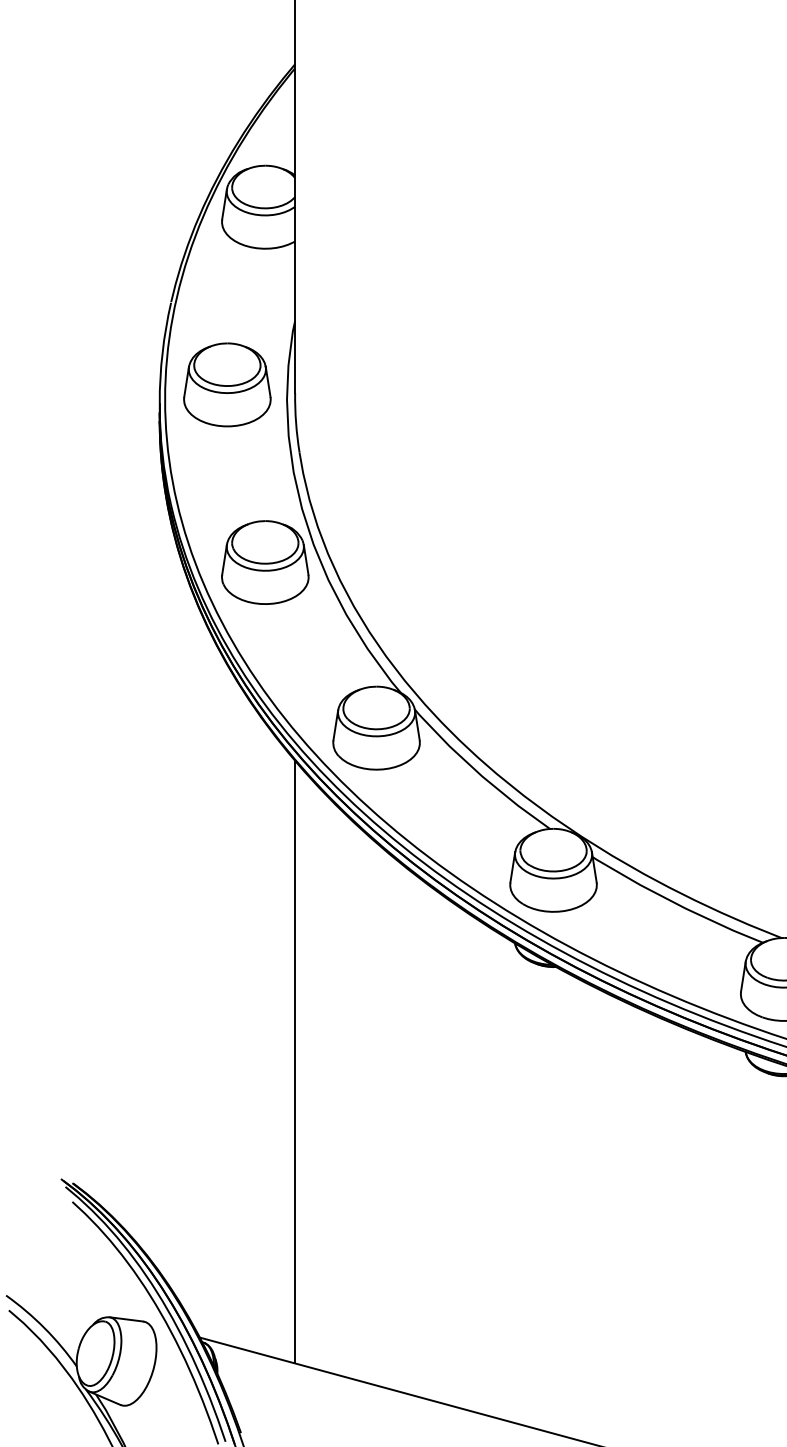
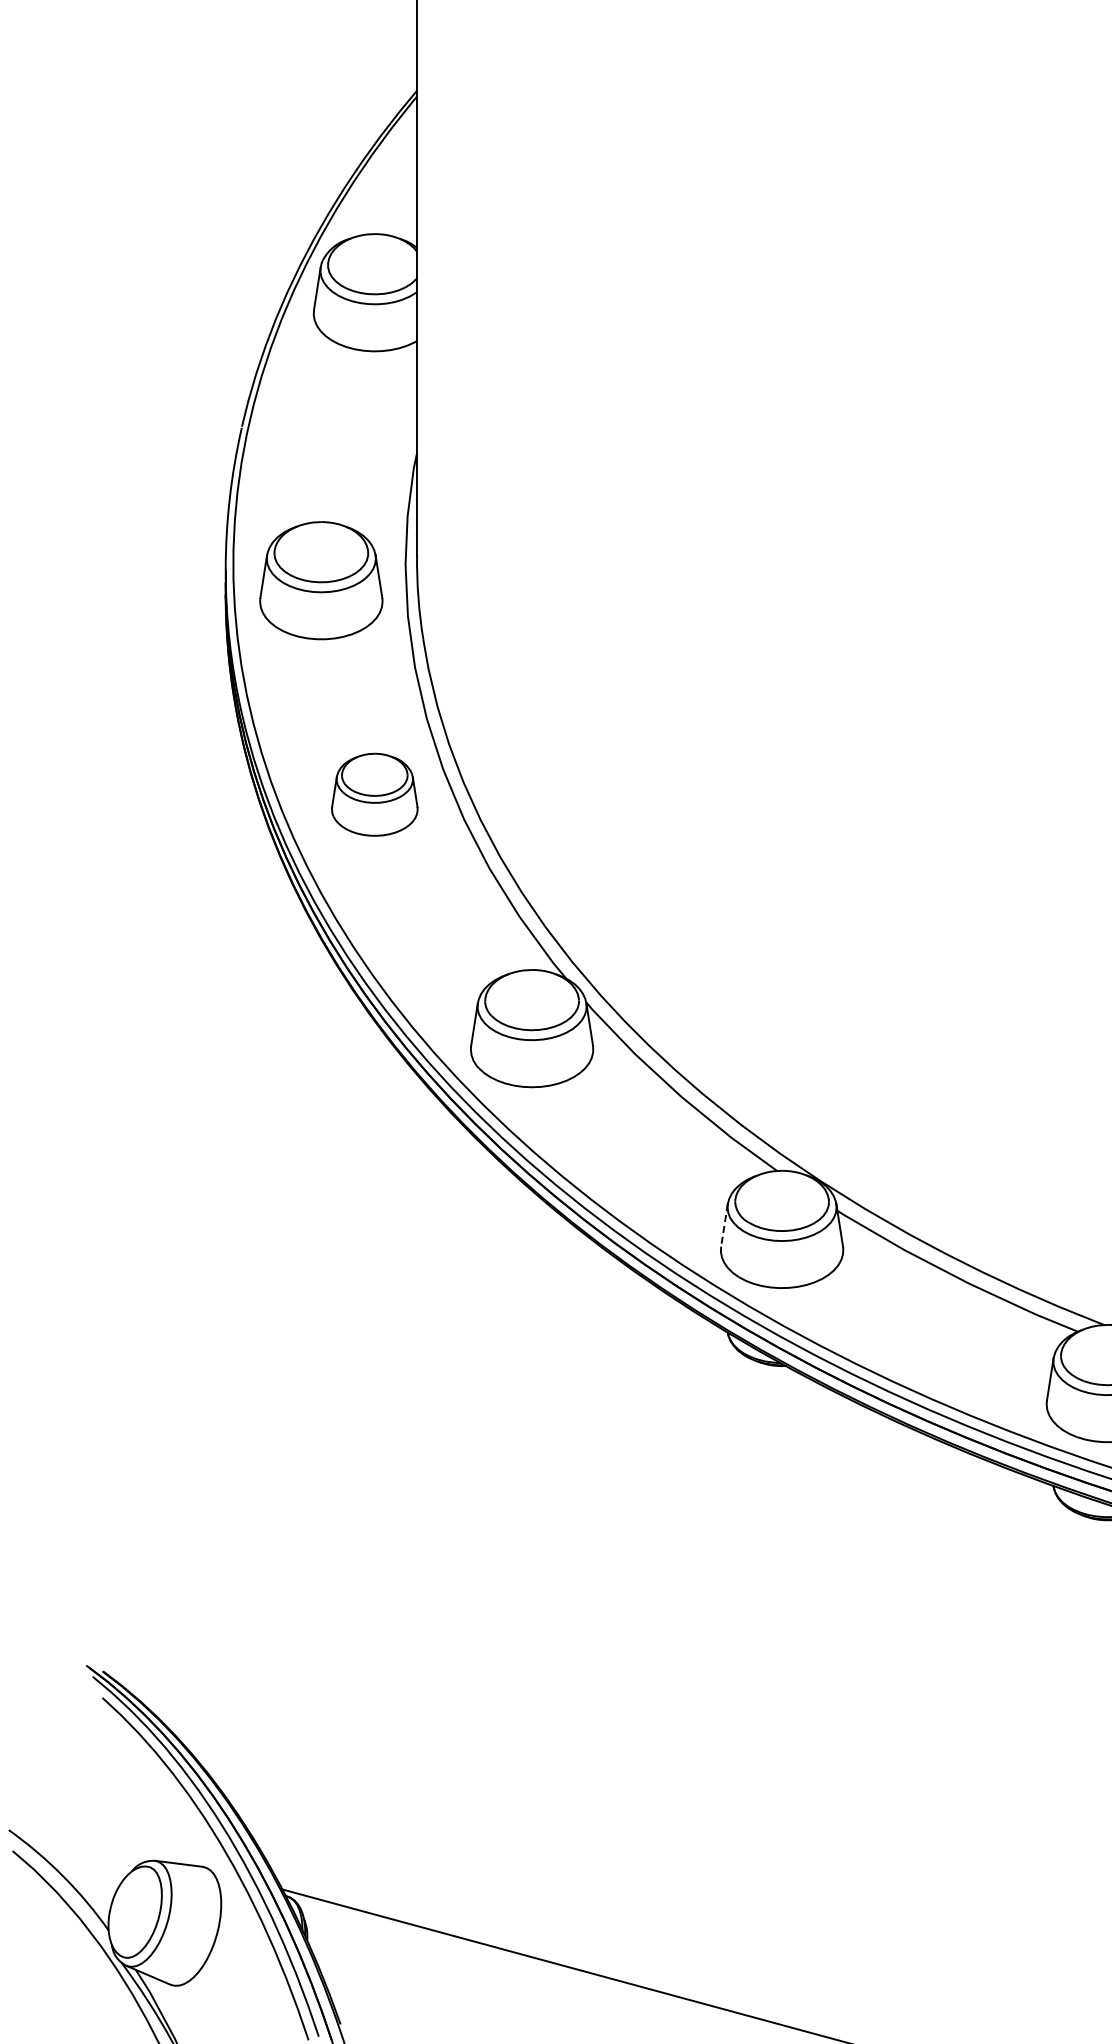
part: (227, 384) -> (321, 580), moved
part: (265, 562) -> (374, 794), size x0.7
line: (512, 867) -> (724, 1225), solid -> dashed
line: (295, 1062) -> (417, 1500), removed

